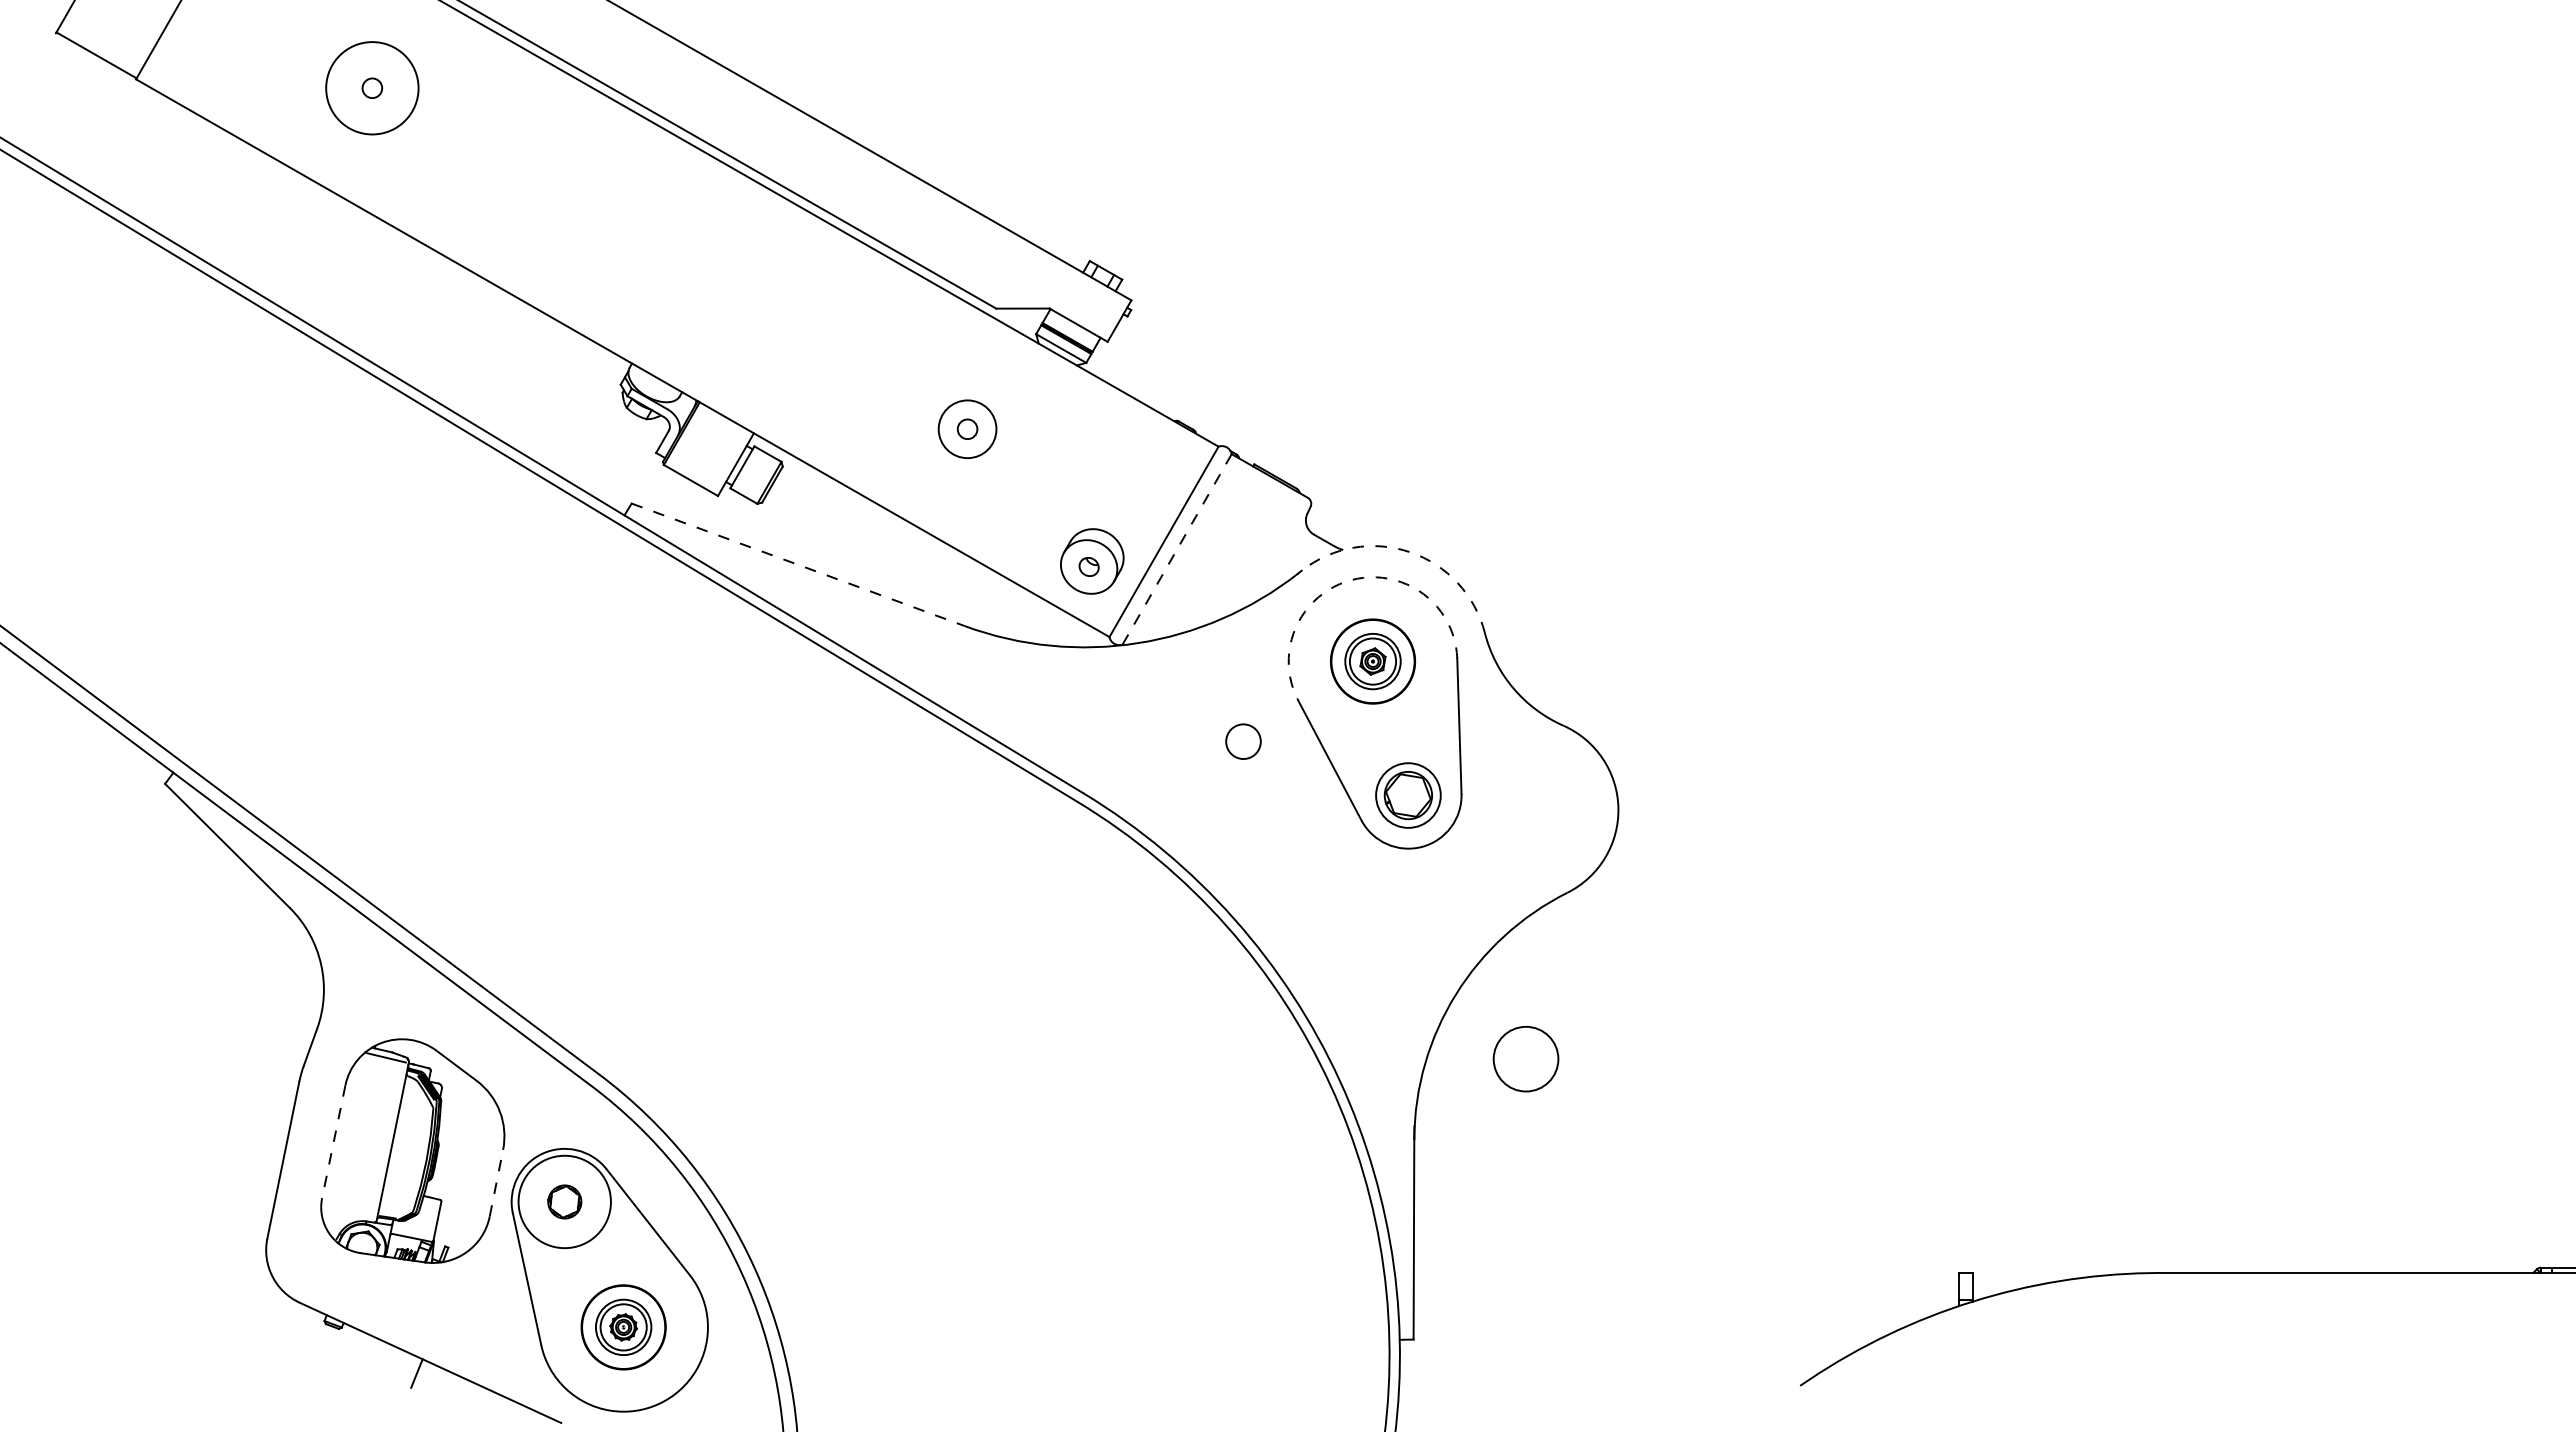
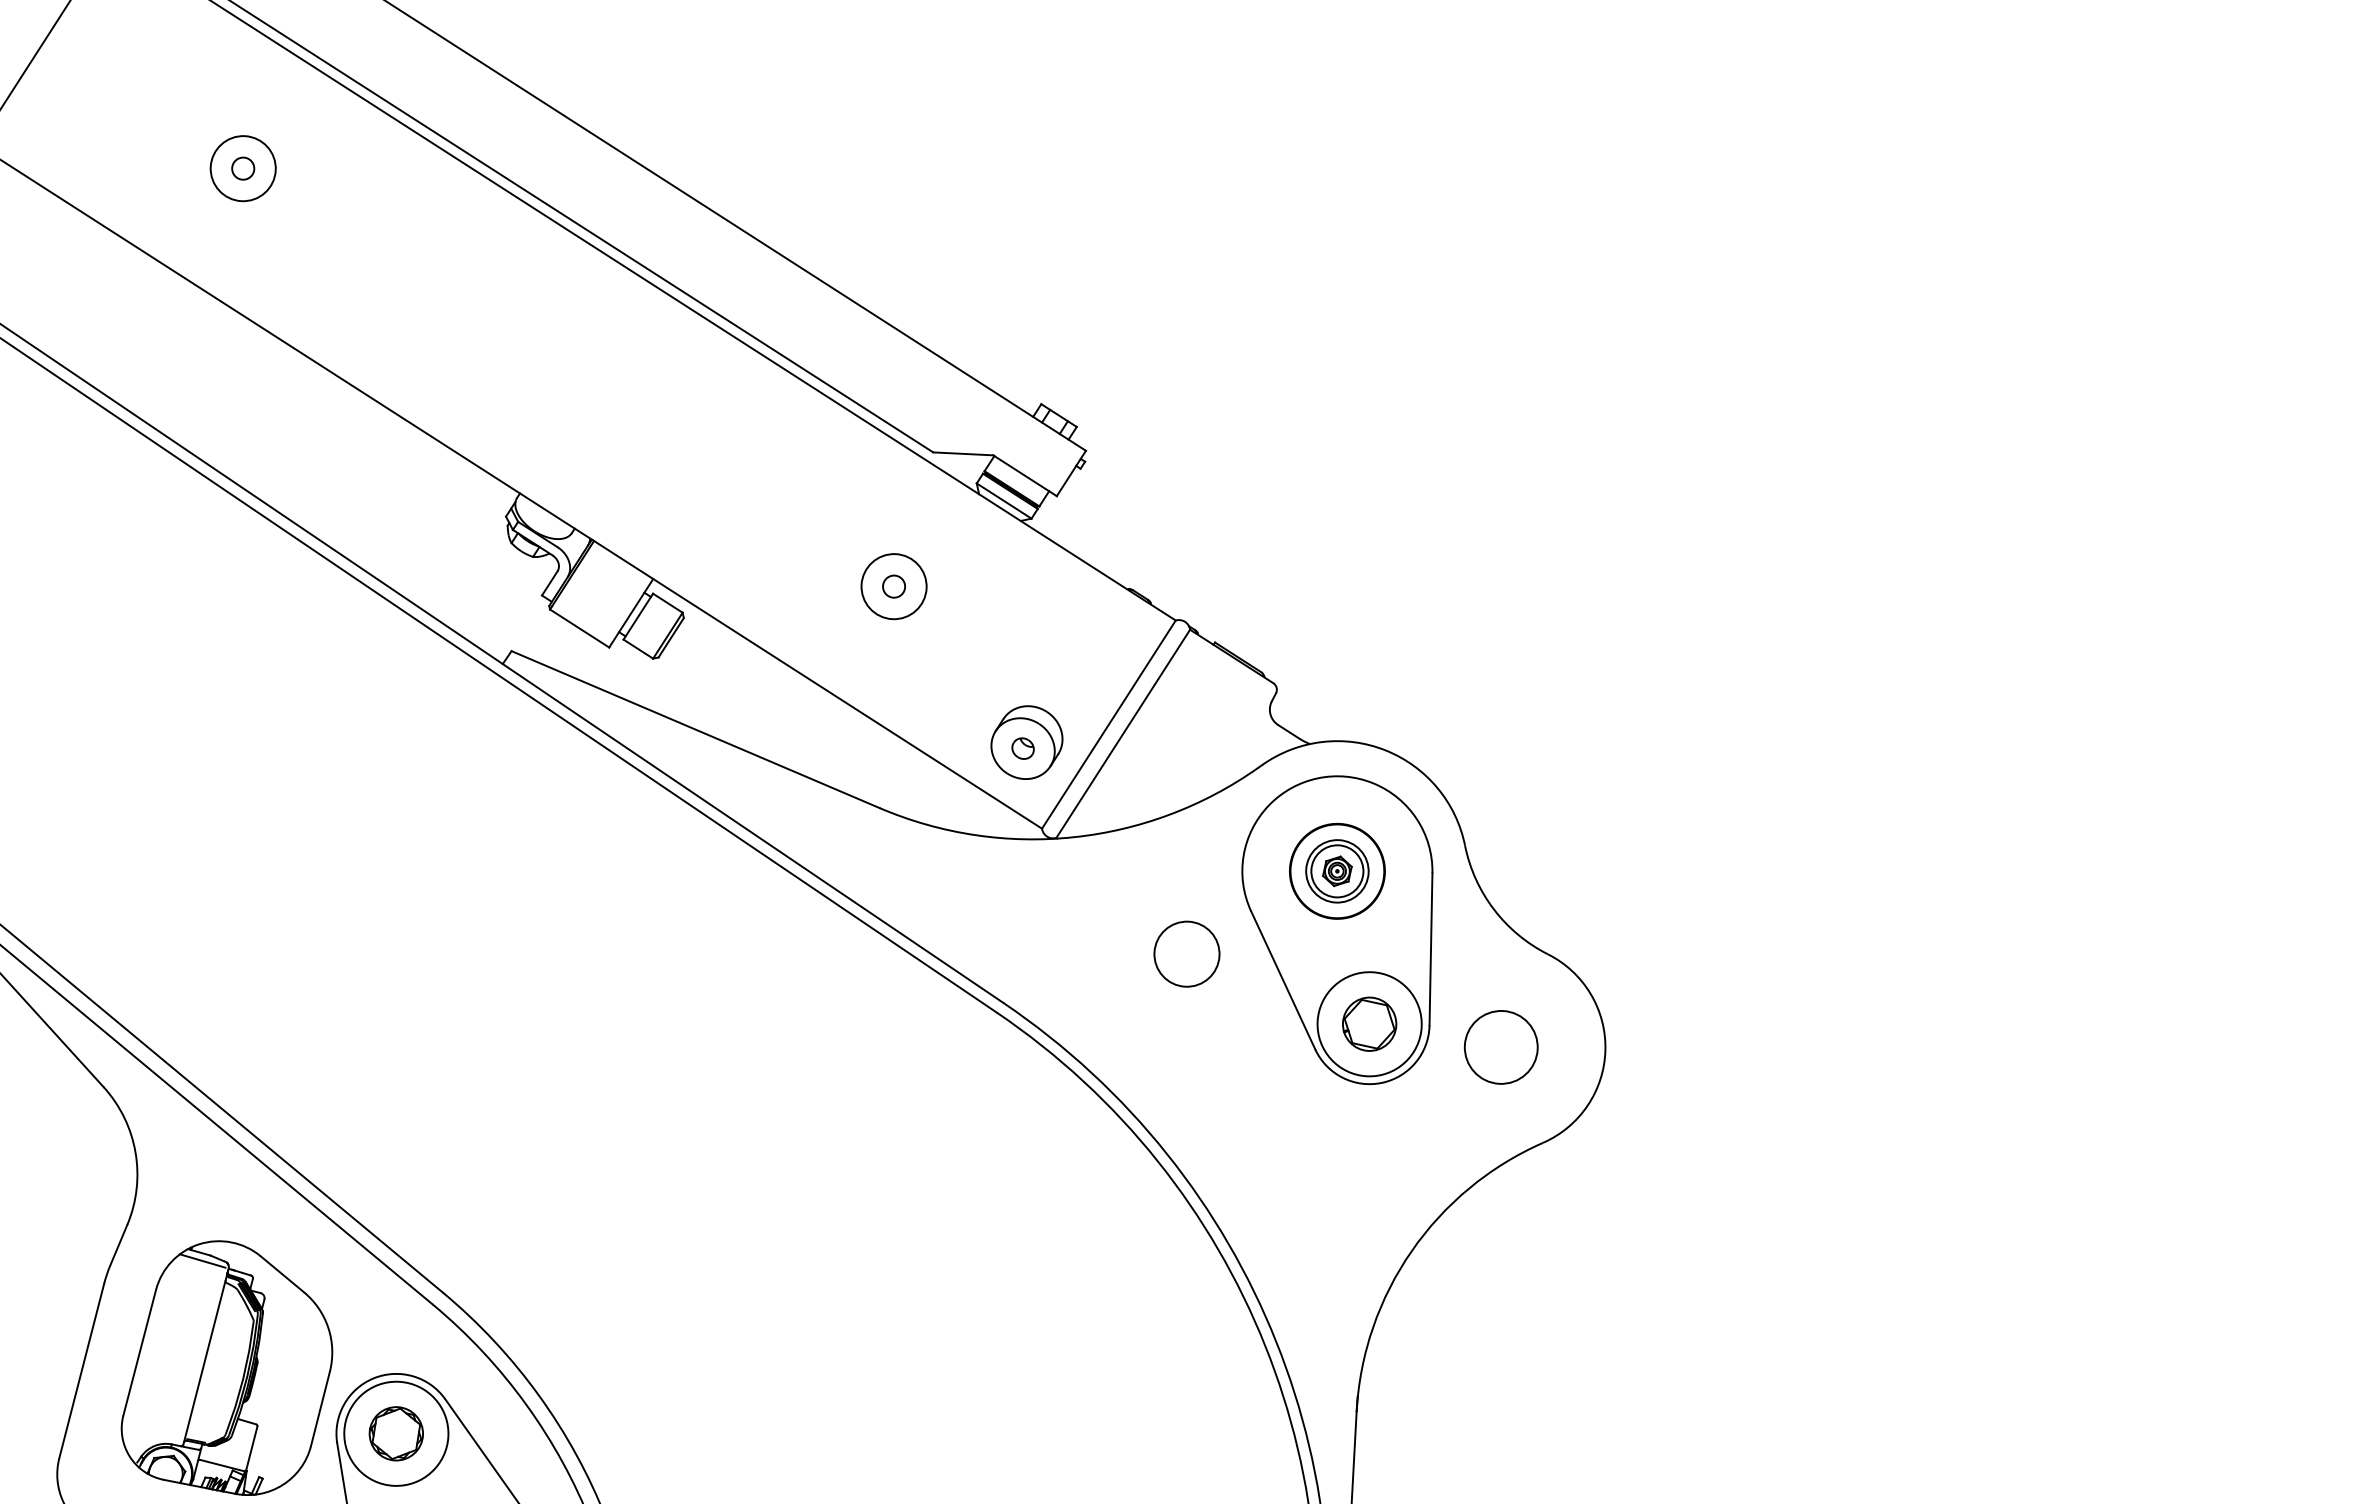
circle: (372, 88) -> (243, 168), size x0.62
line: (1177, 549) -> (1123, 733), dashed -> solid
arc: (1410, 552) -> (1385, 750), dashed -> solid
line: (798, 564) -> (695, 729), dashed -> solid
arc: (1351, 580) -> (1317, 778), dashed -> solid
circle: (1243, 741) -> (1186, 953), size x1.67
circle: (1408, 795) -> (1369, 1024), size x1.43
circle: (1525, 1059) -> (1500, 1047), moved
line: (333, 1141) -> (139, 1352), dashed -> solid
line: (496, 1183) -> (320, 1409), dashed -> solid
part: (564, 1201) -> (396, 1433), size x1.43

